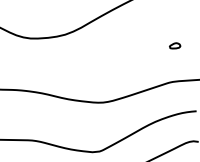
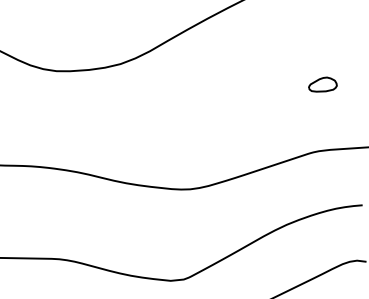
part: (174, 45) -> (321, 84), size x1.43

